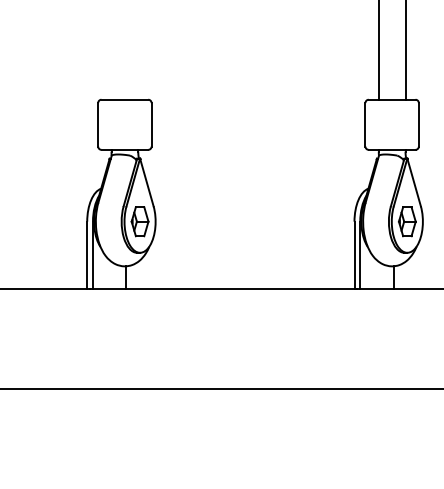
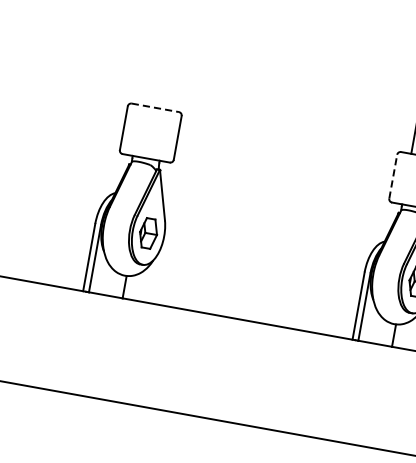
line: (125, 99) -> (156, 107), solid -> dashed
line: (365, 124) -> (393, 176), solid -> dashed

